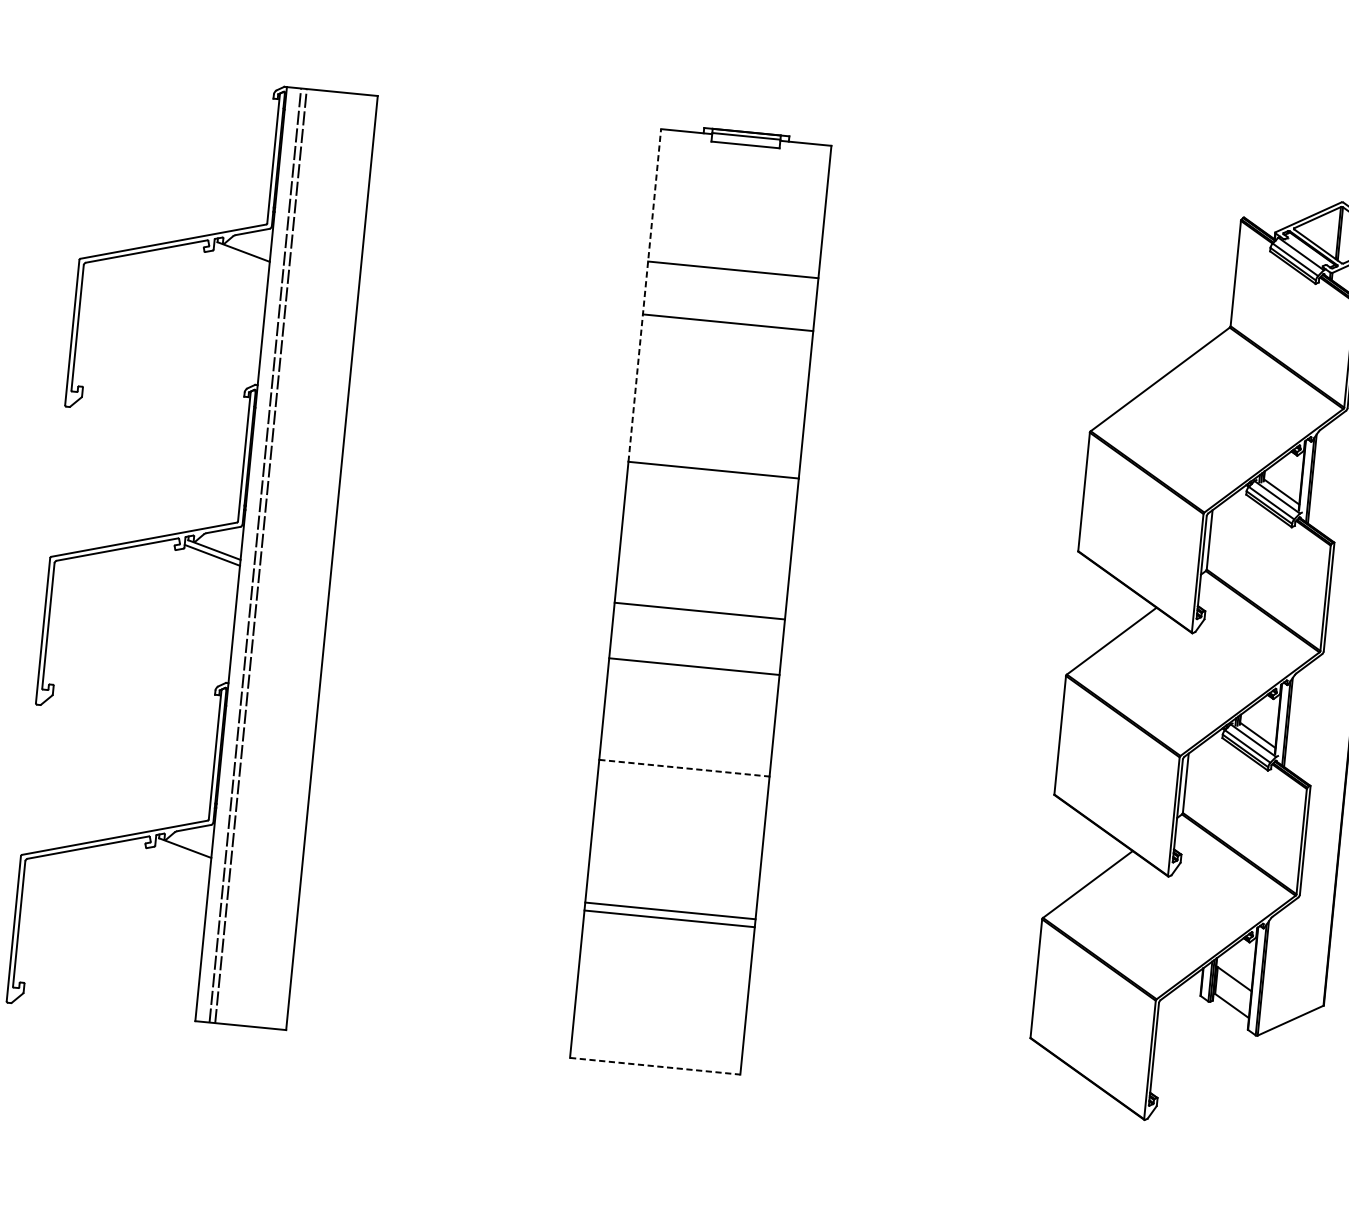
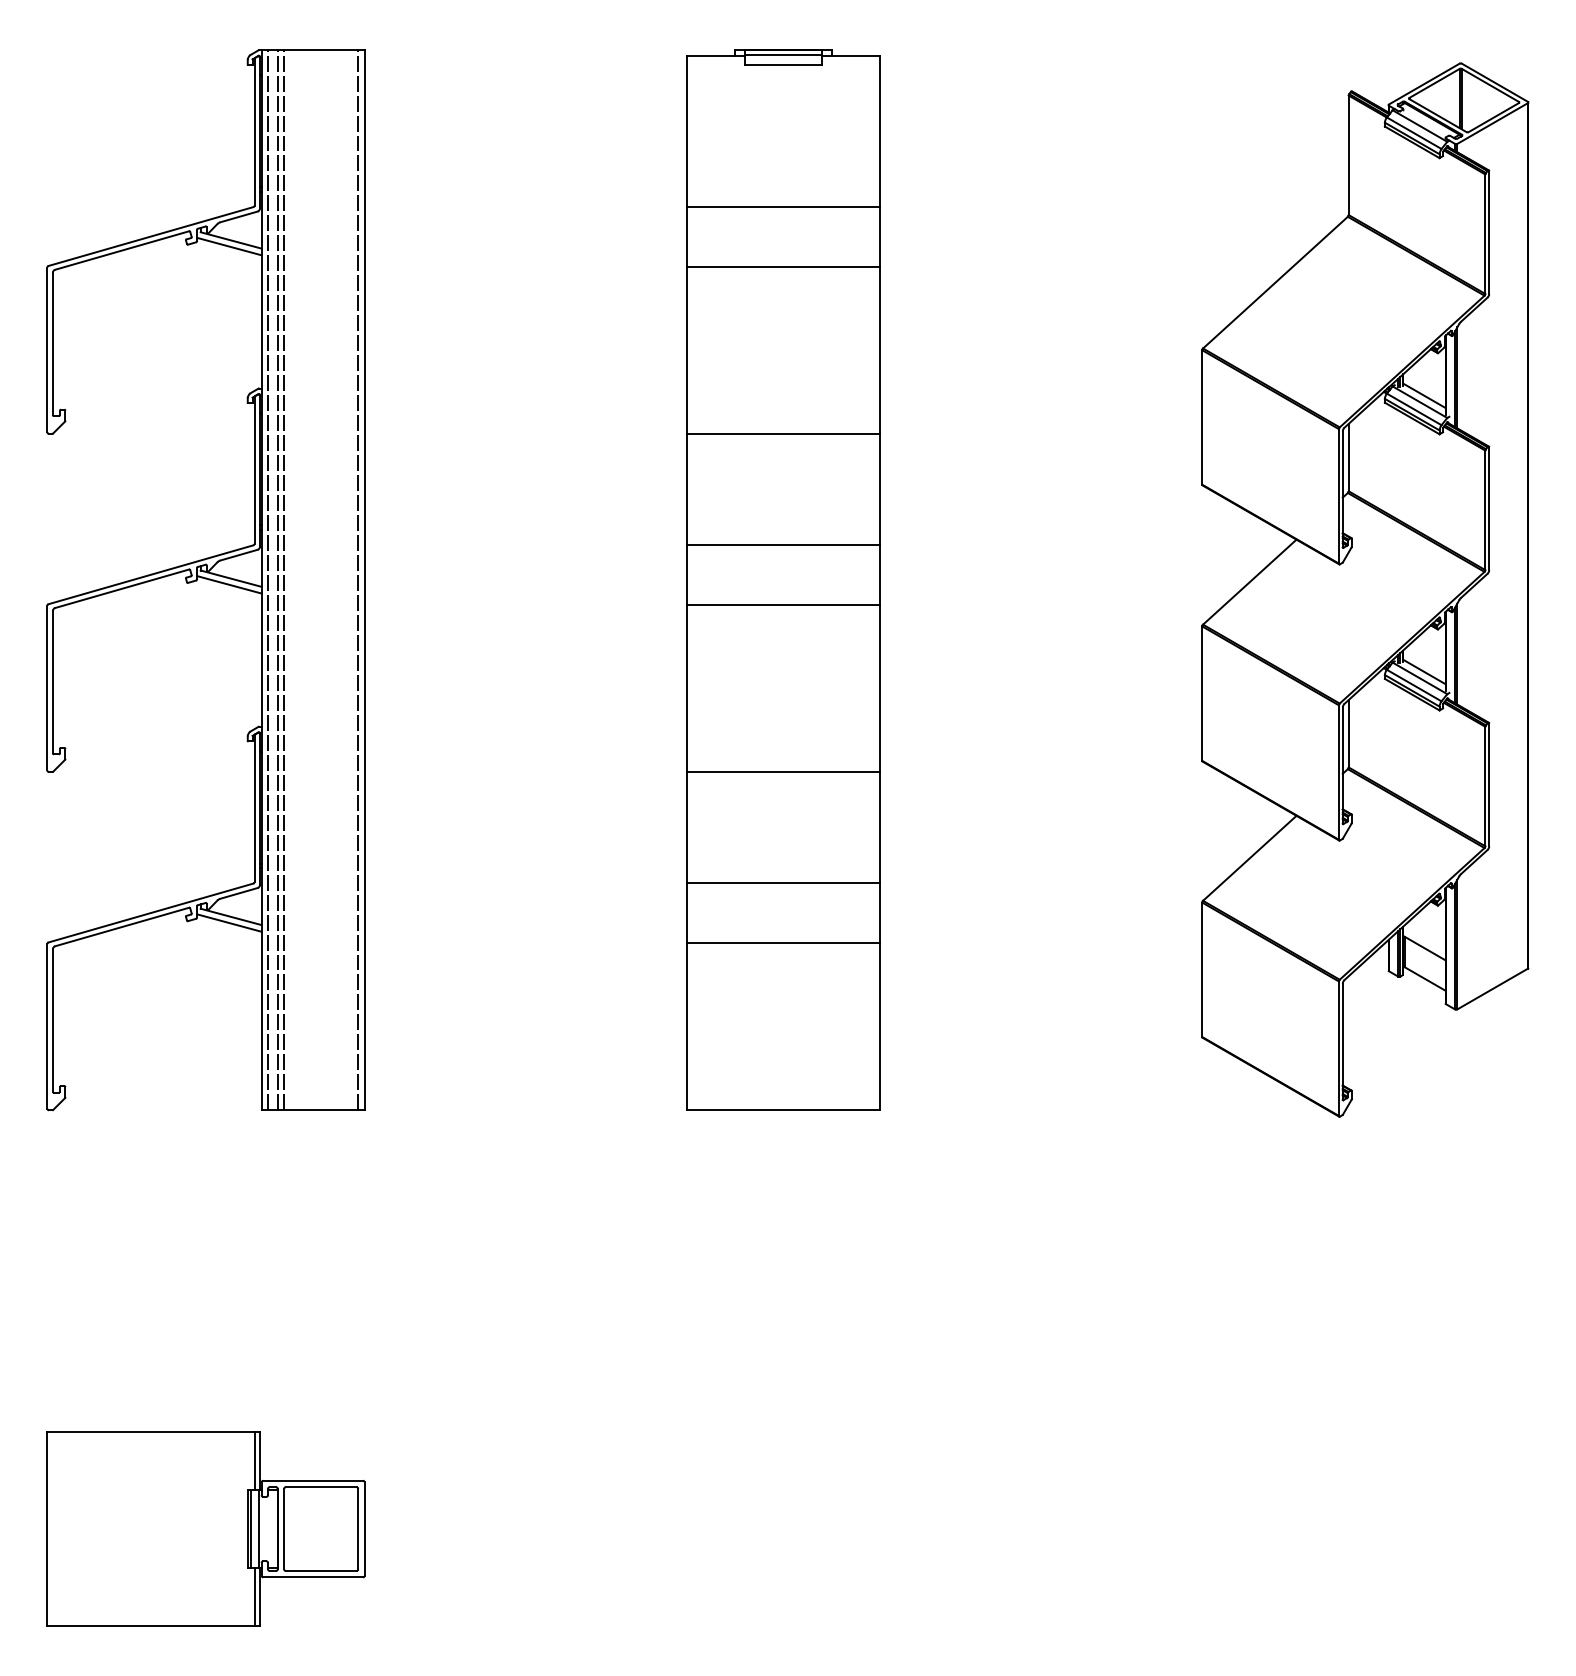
line: (241, 257) -> (229, 246), added
line: (644, 295) -> (686, 245), dashed -> solid
line: (247, 554) -> (268, 580), added
line: (326, 562) -> (358, 580), added
line: (699, 610) -> (783, 544), moved
line: (694, 666) -> (783, 604), moved
line: (684, 768) -> (783, 772), dashed -> solid
line: (183, 852) -> (229, 922), added
line: (670, 911) -> (783, 883), moved
line: (655, 1066) -> (783, 1110), dashed -> solid

